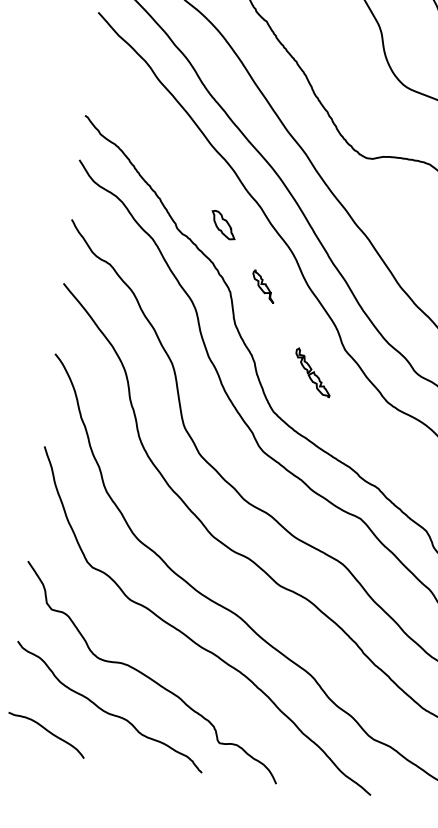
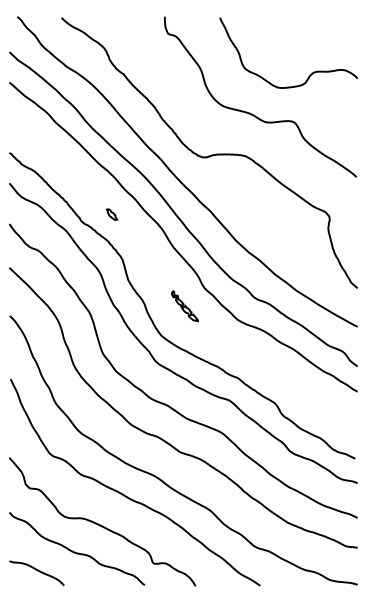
part: (222, 224) -> (111, 214), size x0.6
part: (262, 286) -> (143, 252), removed

